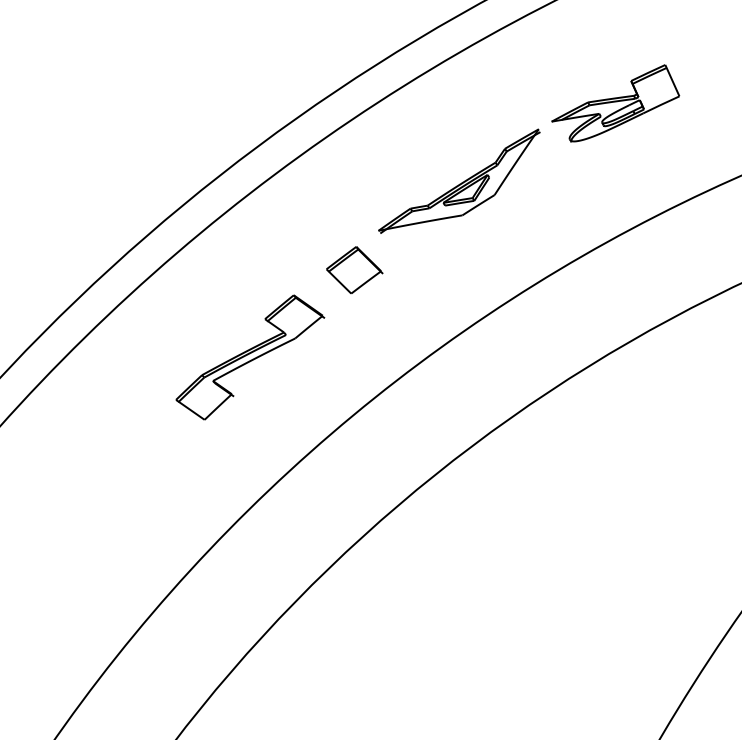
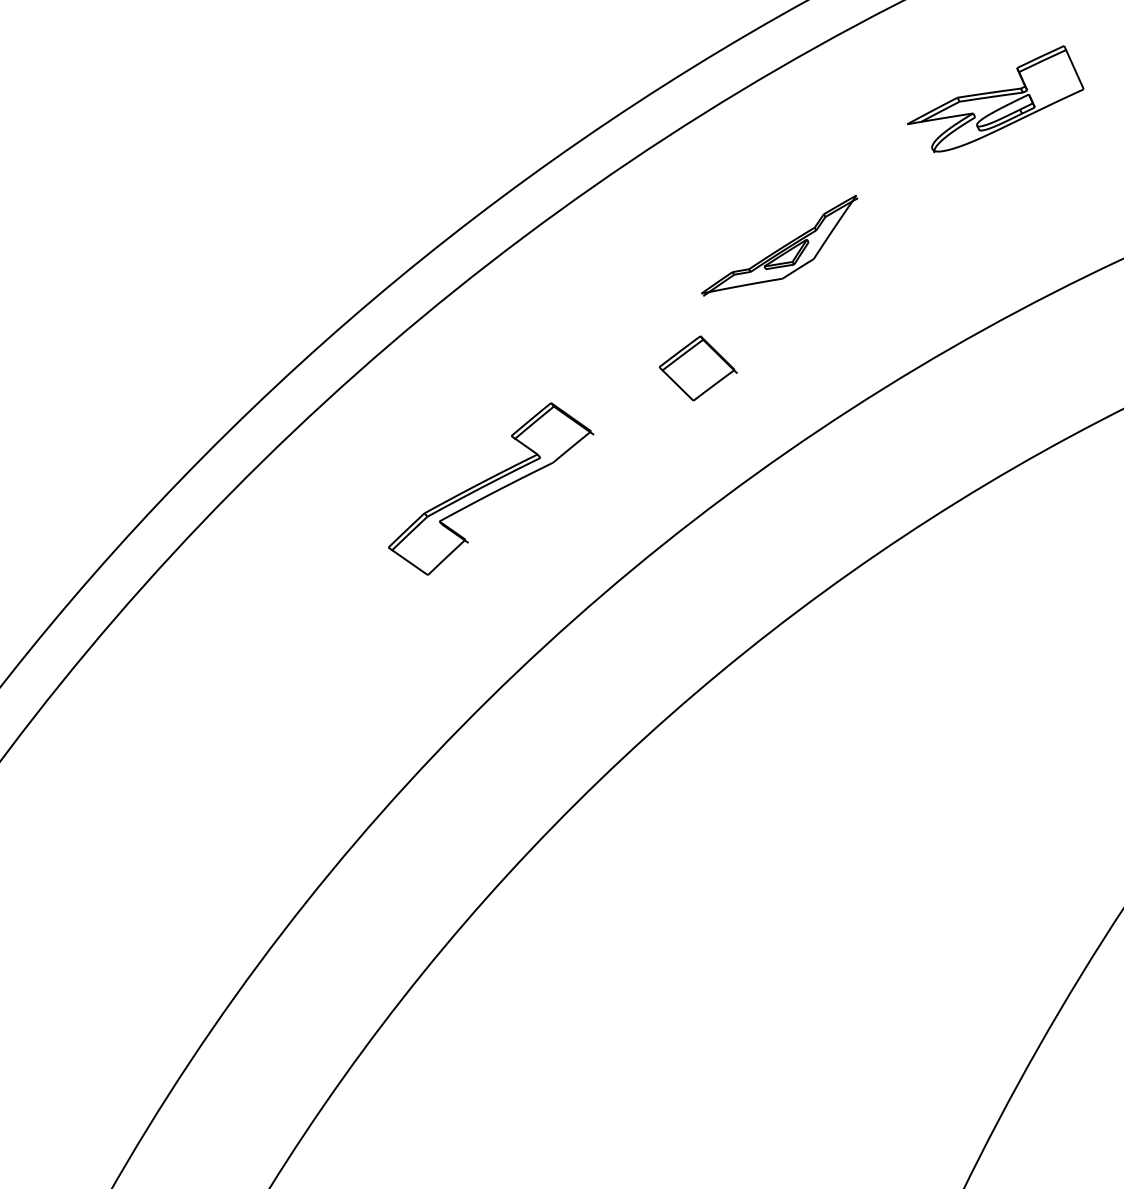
part: (615, 103) -> (995, 99), moved
part: (459, 181) -> (779, 245), size x0.7
part: (354, 270) -> (698, 368), moved

